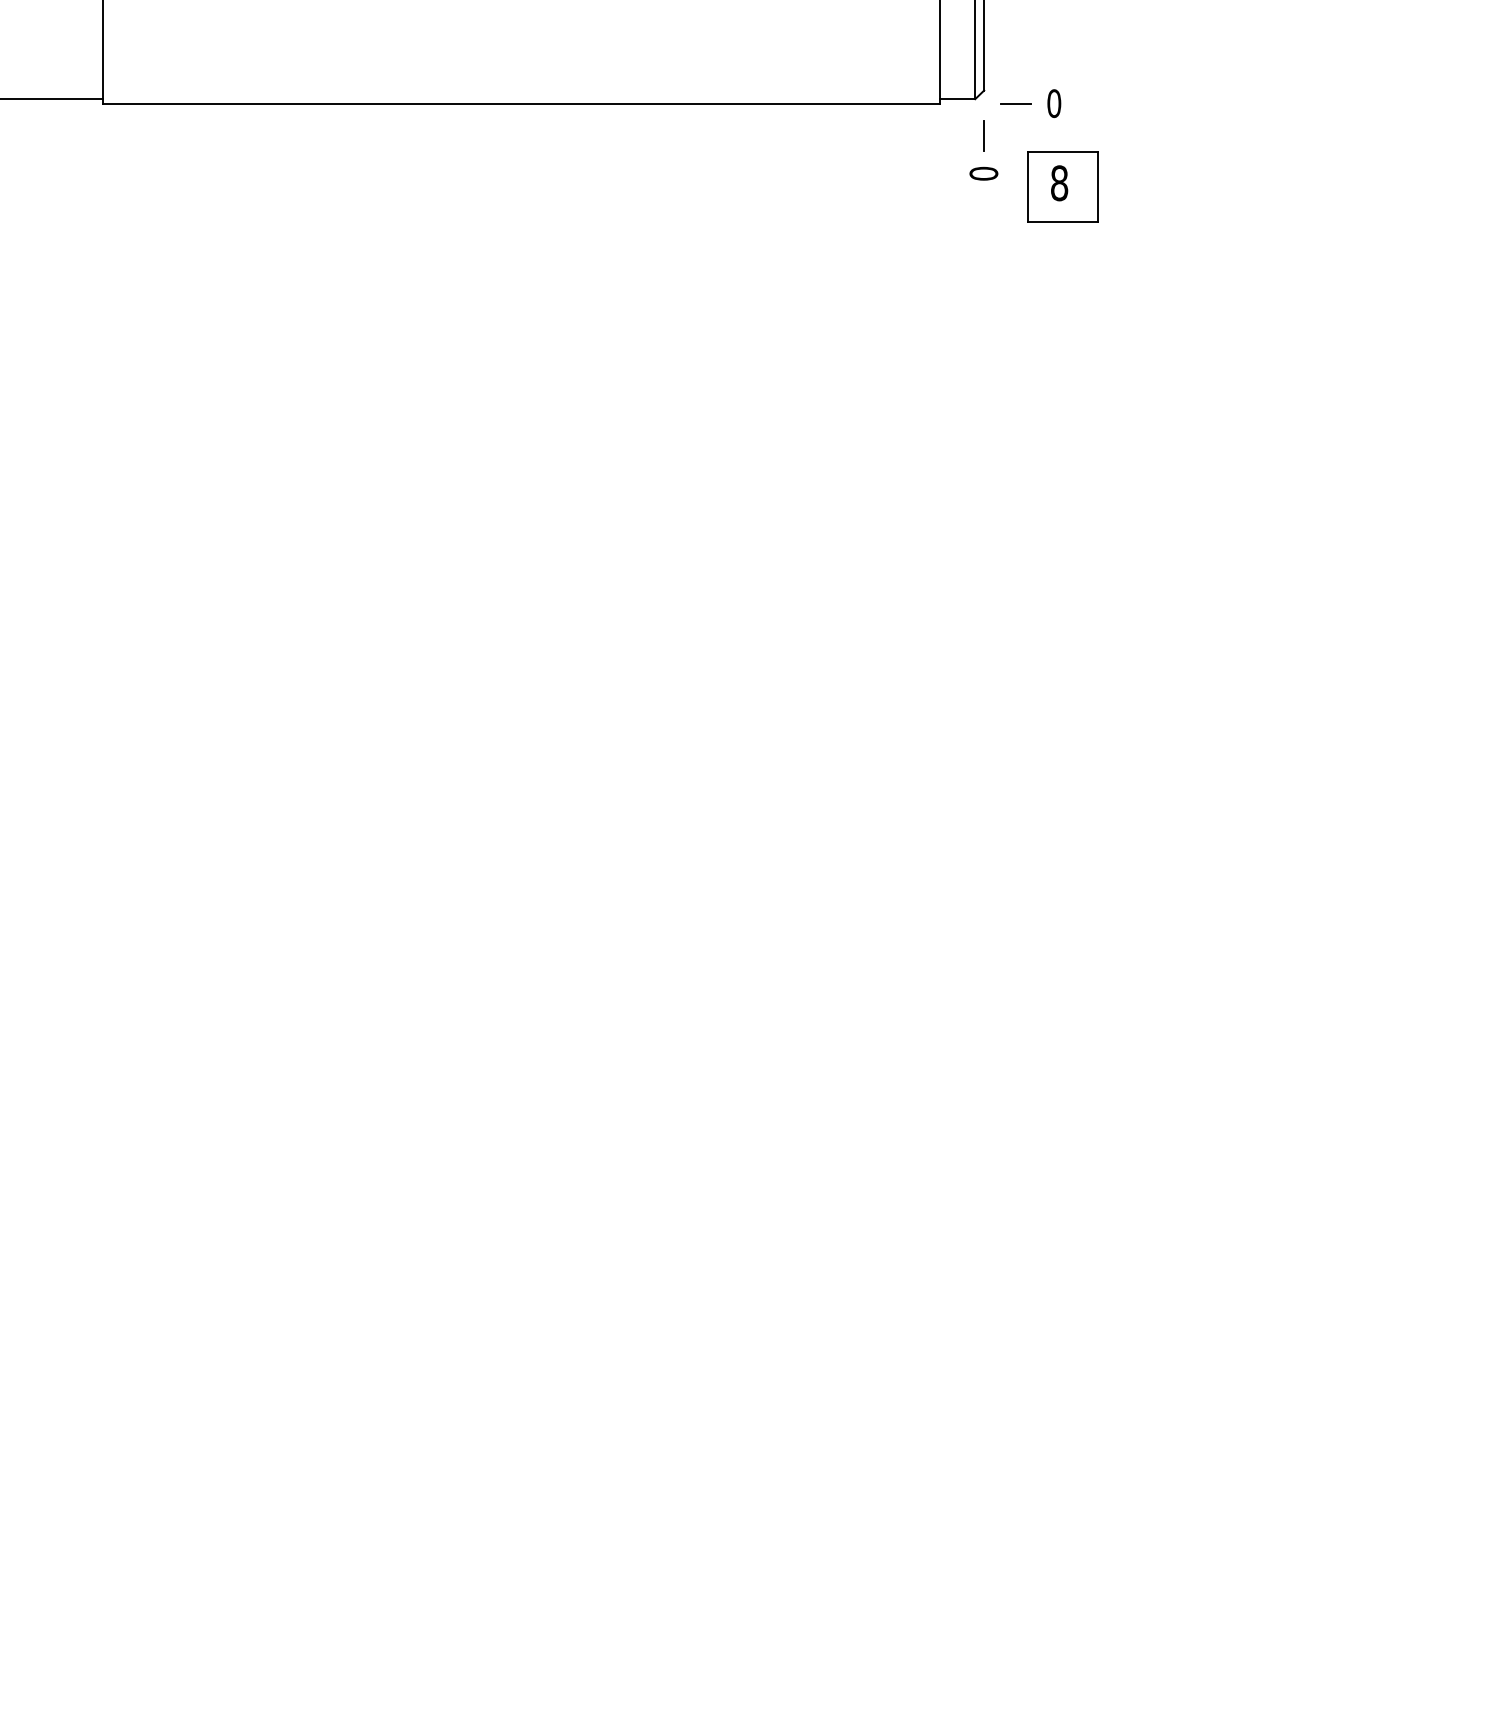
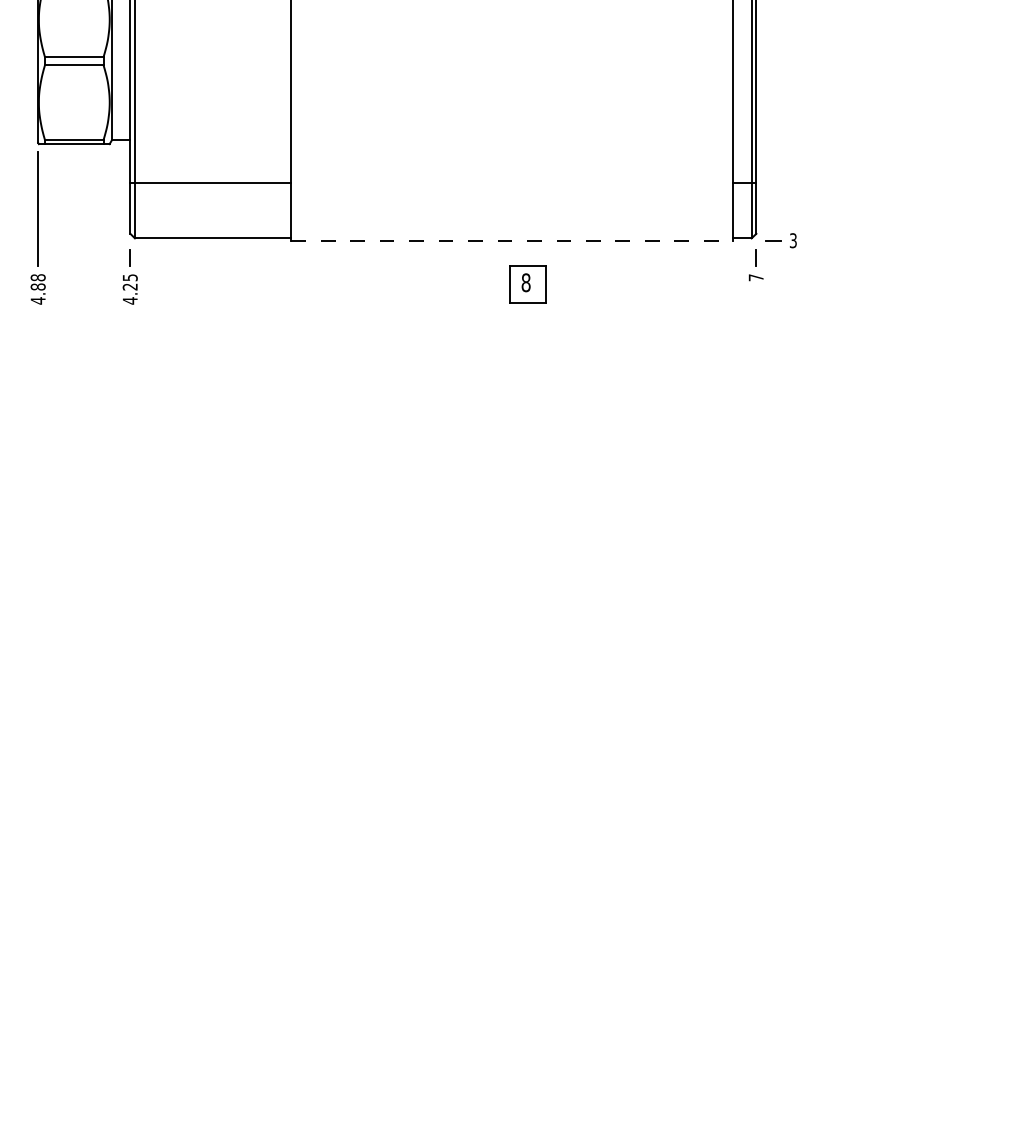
line: (522, 103) -> (512, 240), solid -> dashed
text: (1052, 103) -> (792, 240), 0 -> 3
text: (982, 173) -> (755, 277), 0 -> 7
part: (1062, 186) -> (527, 284), moved

